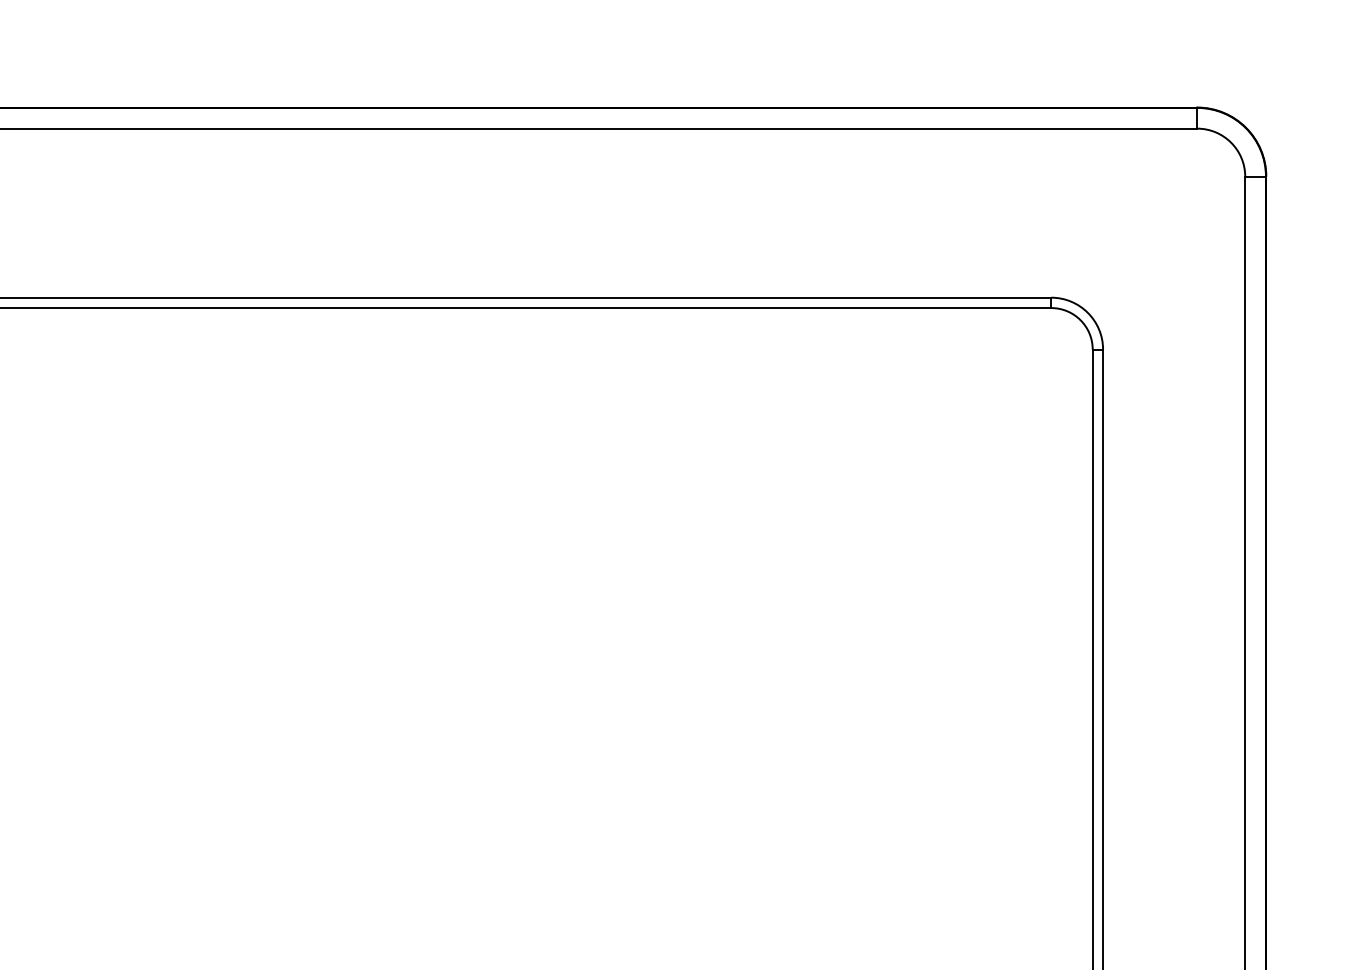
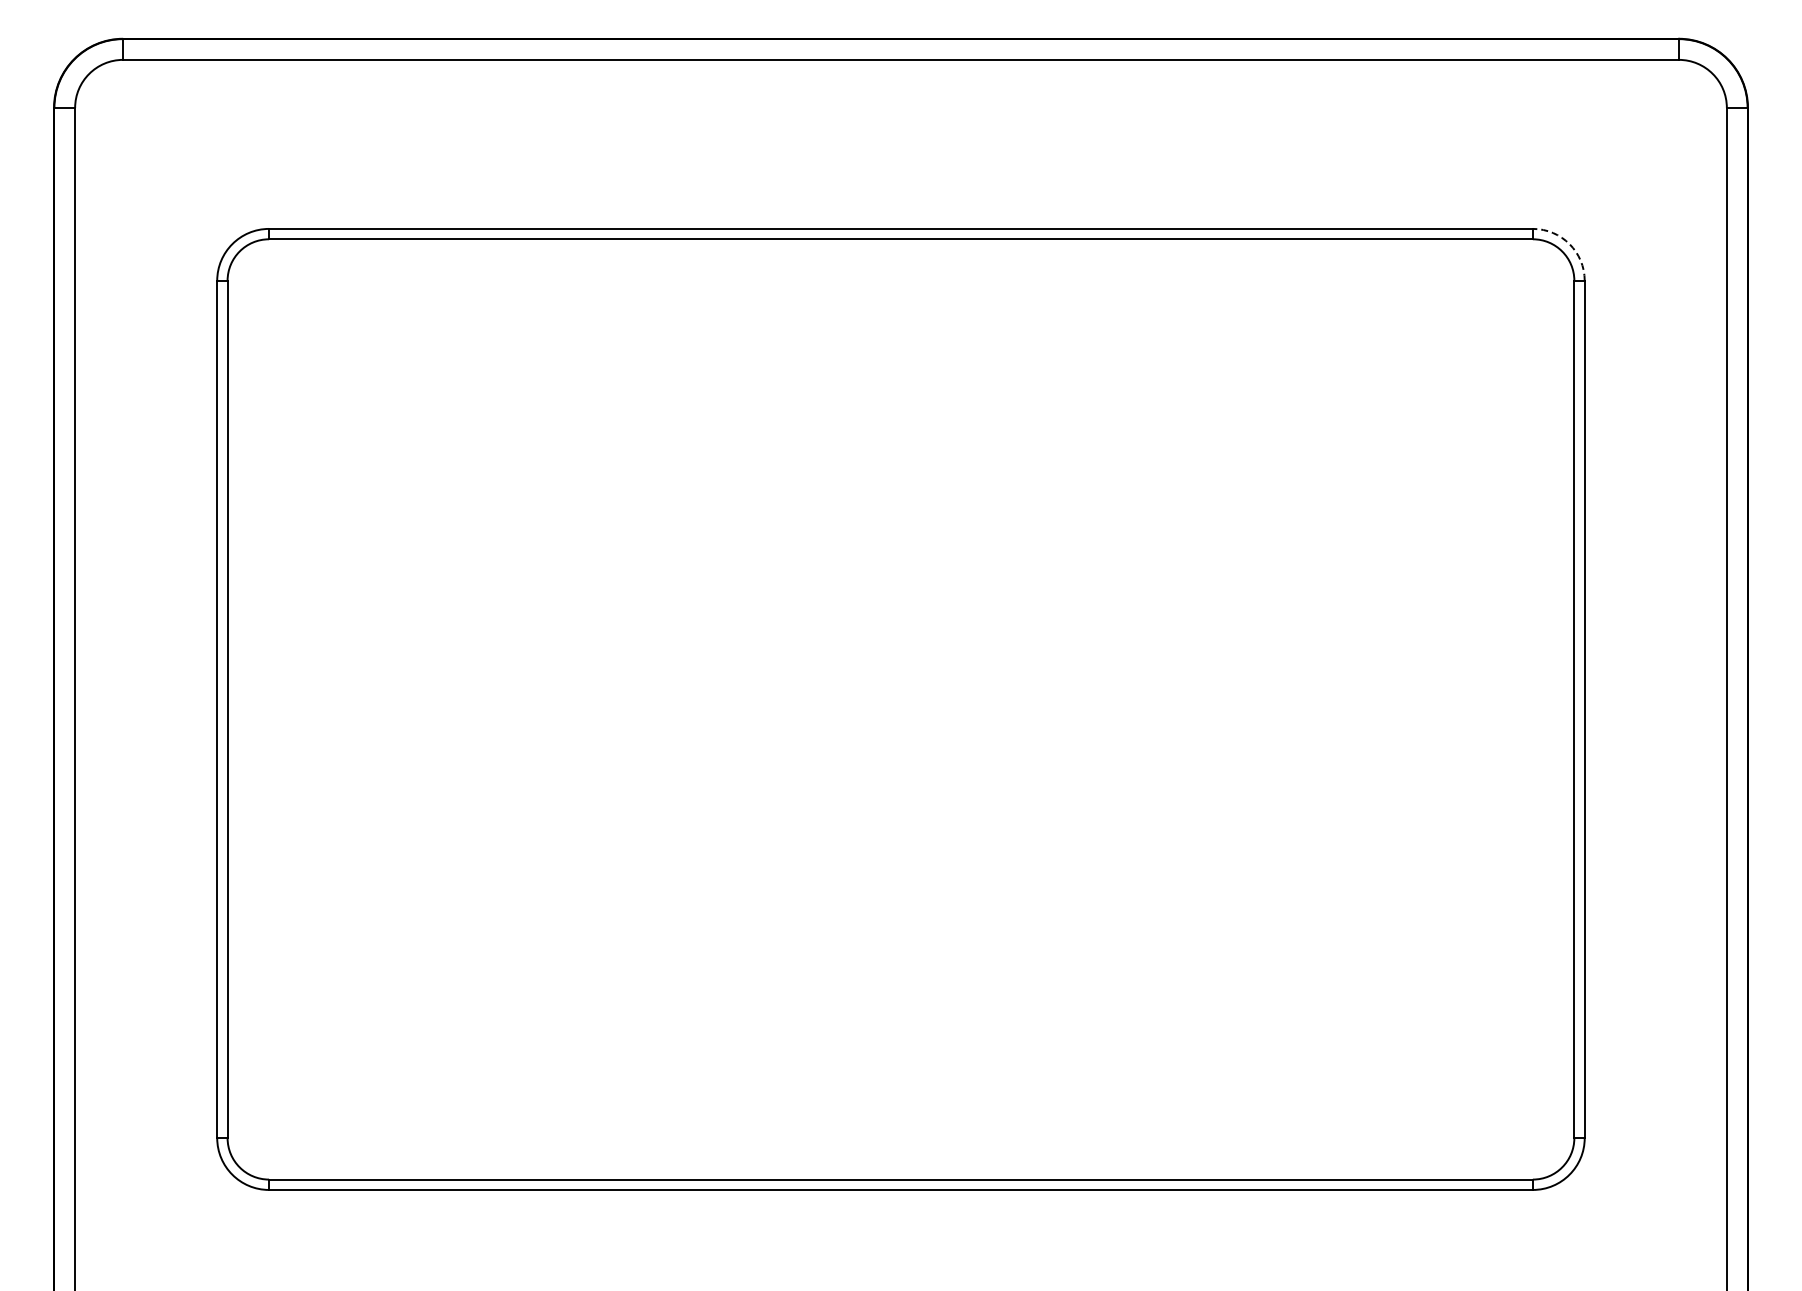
arc: (1087, 313) -> (1569, 244), solid -> dashed

